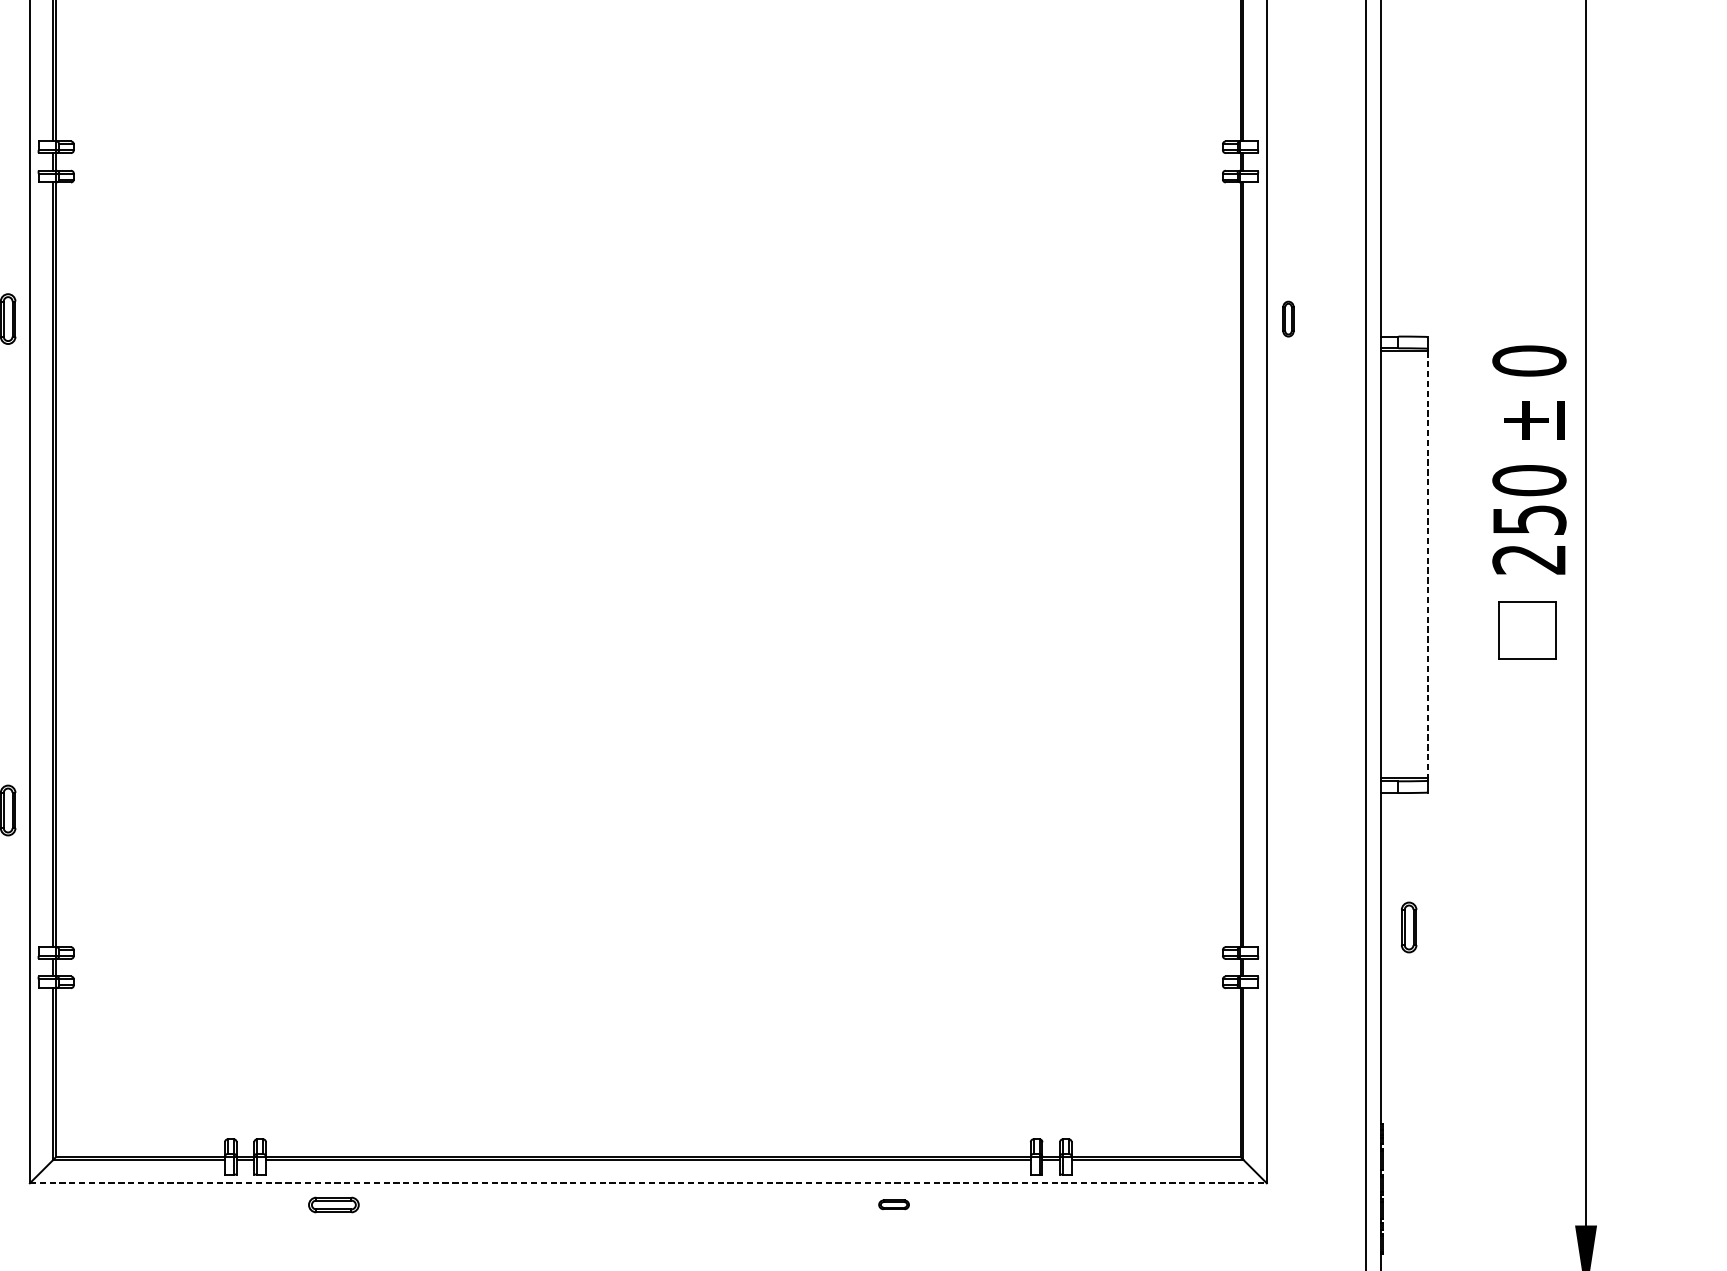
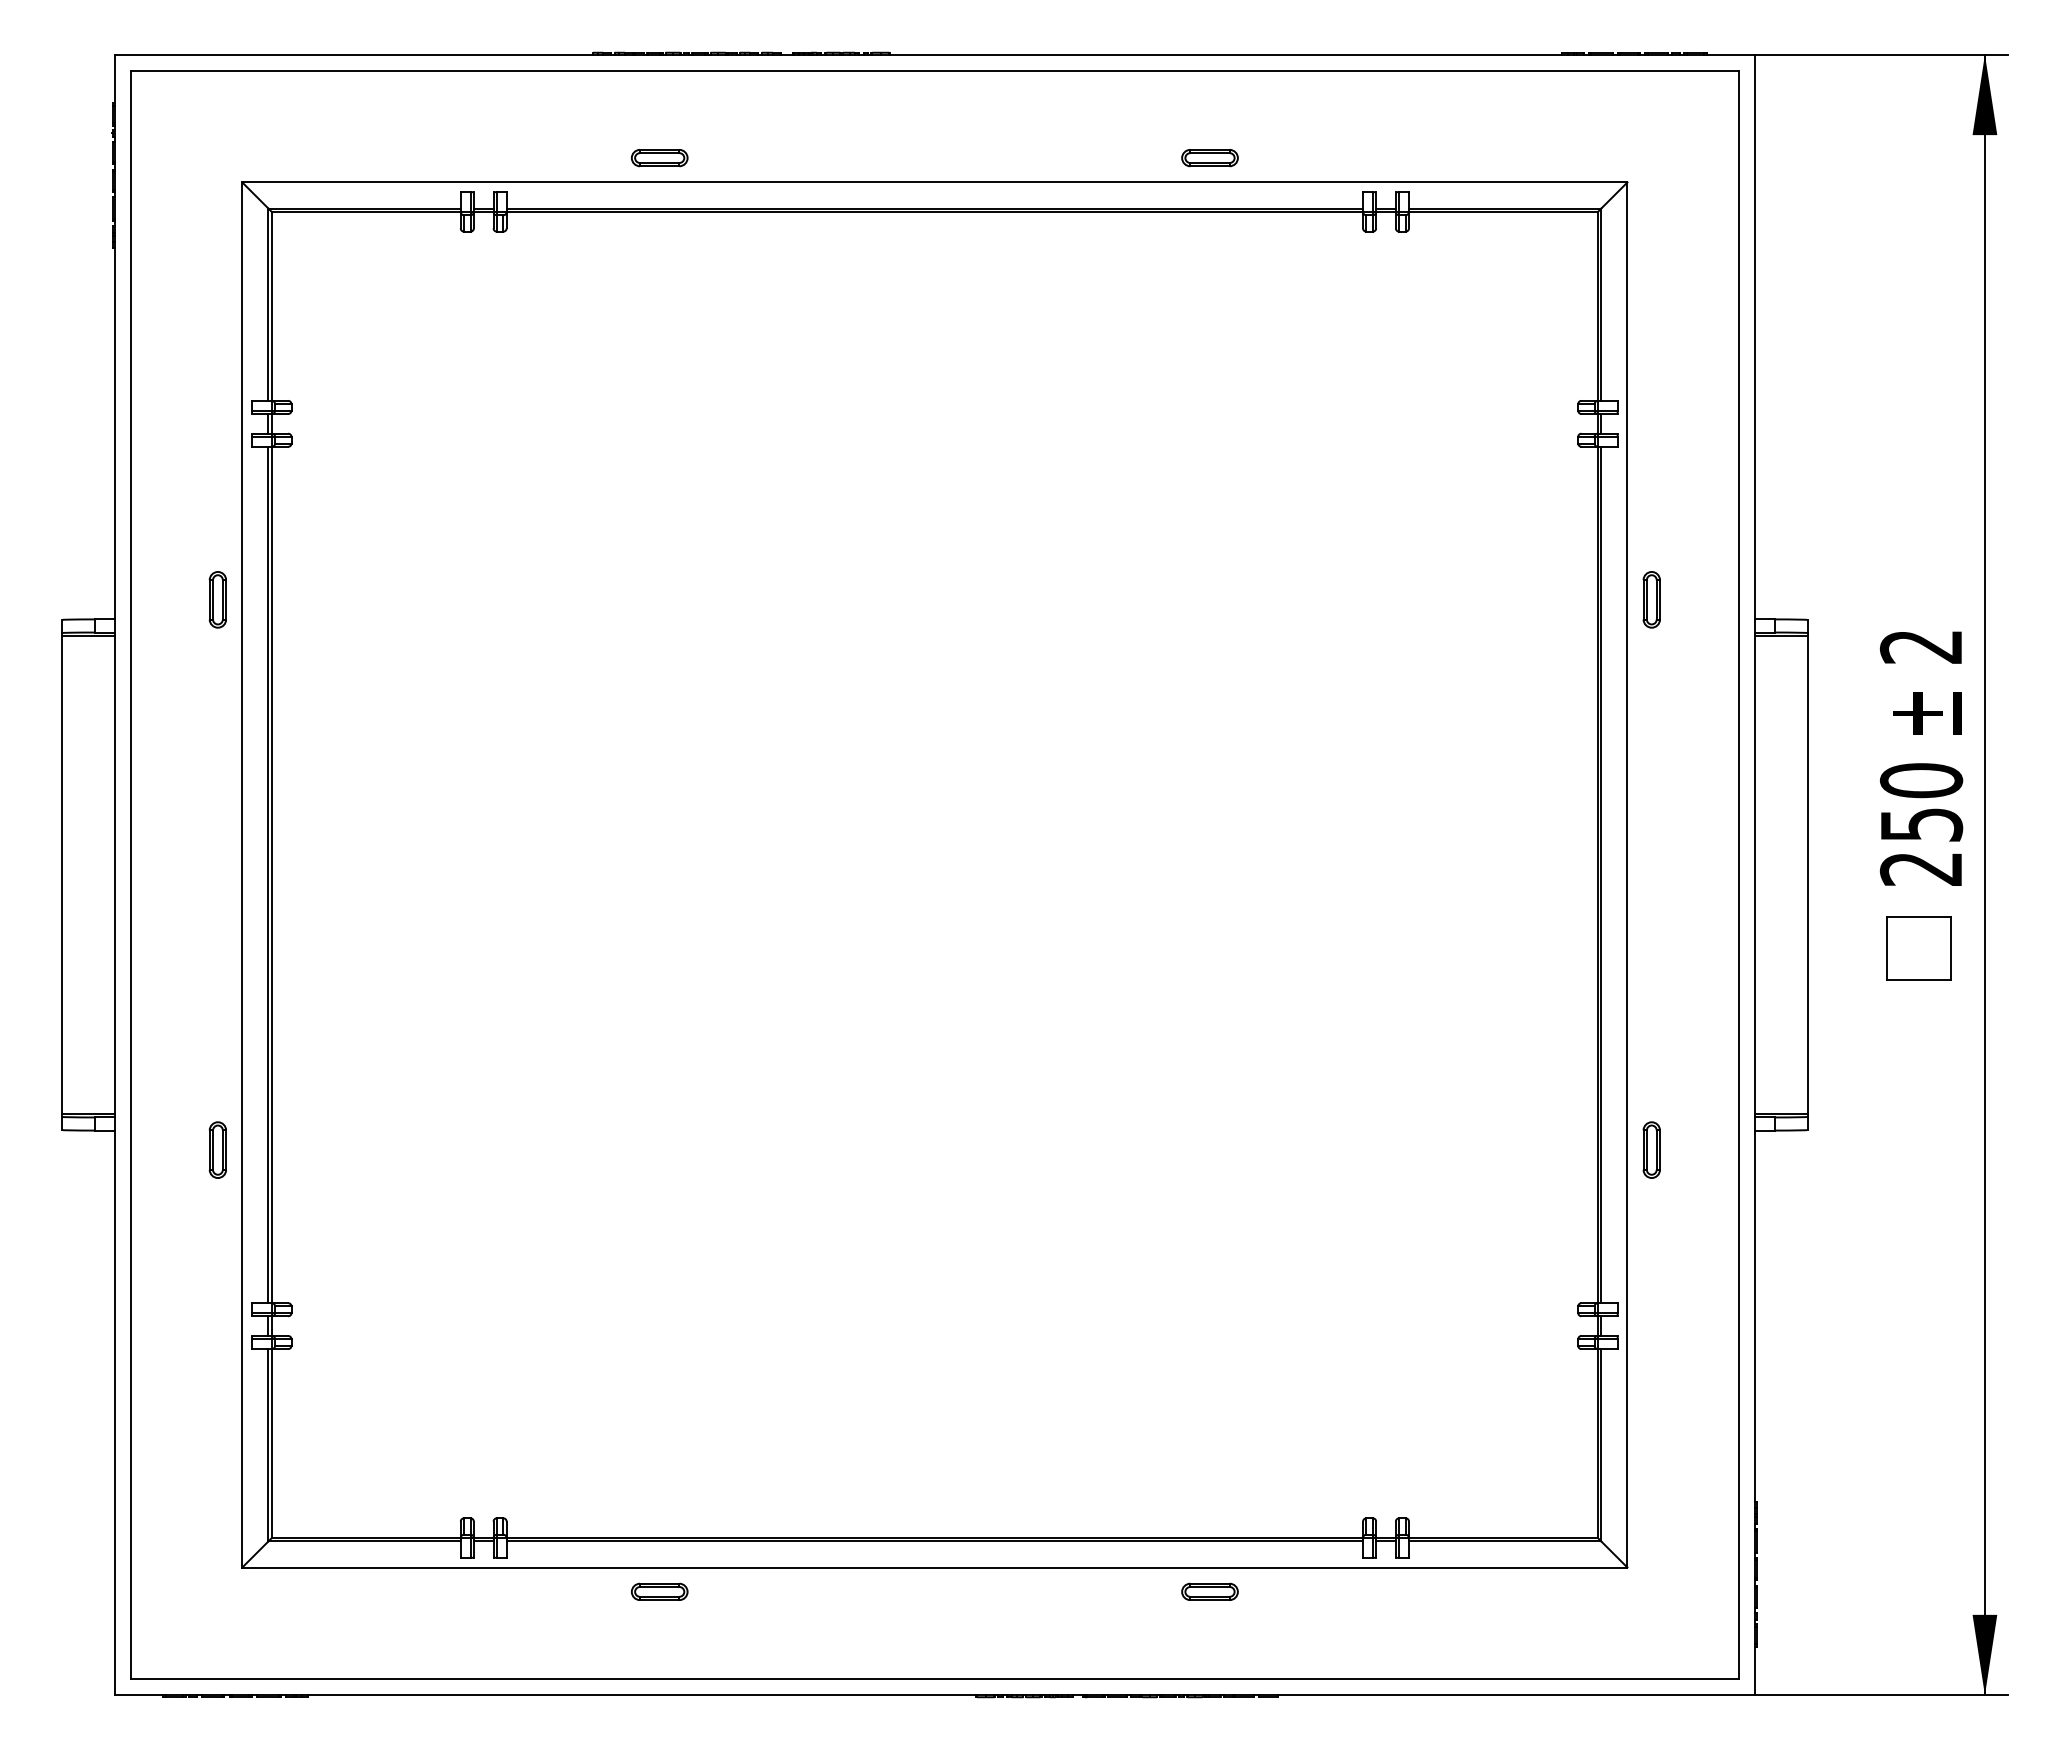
part: (1288, 318) -> (1651, 599), size x1.43
text: (1529, 360) -> (1921, 646), 0 -> 2
line: (1427, 565) -> (1807, 875), dashed -> solid
part: (1408, 926) -> (1651, 1149), moved
line: (648, 1183) -> (934, 1567), dashed -> solid
part: (333, 1204) -> (659, 1591), moved
part: (893, 1204) -> (1209, 1591), size x1.67

